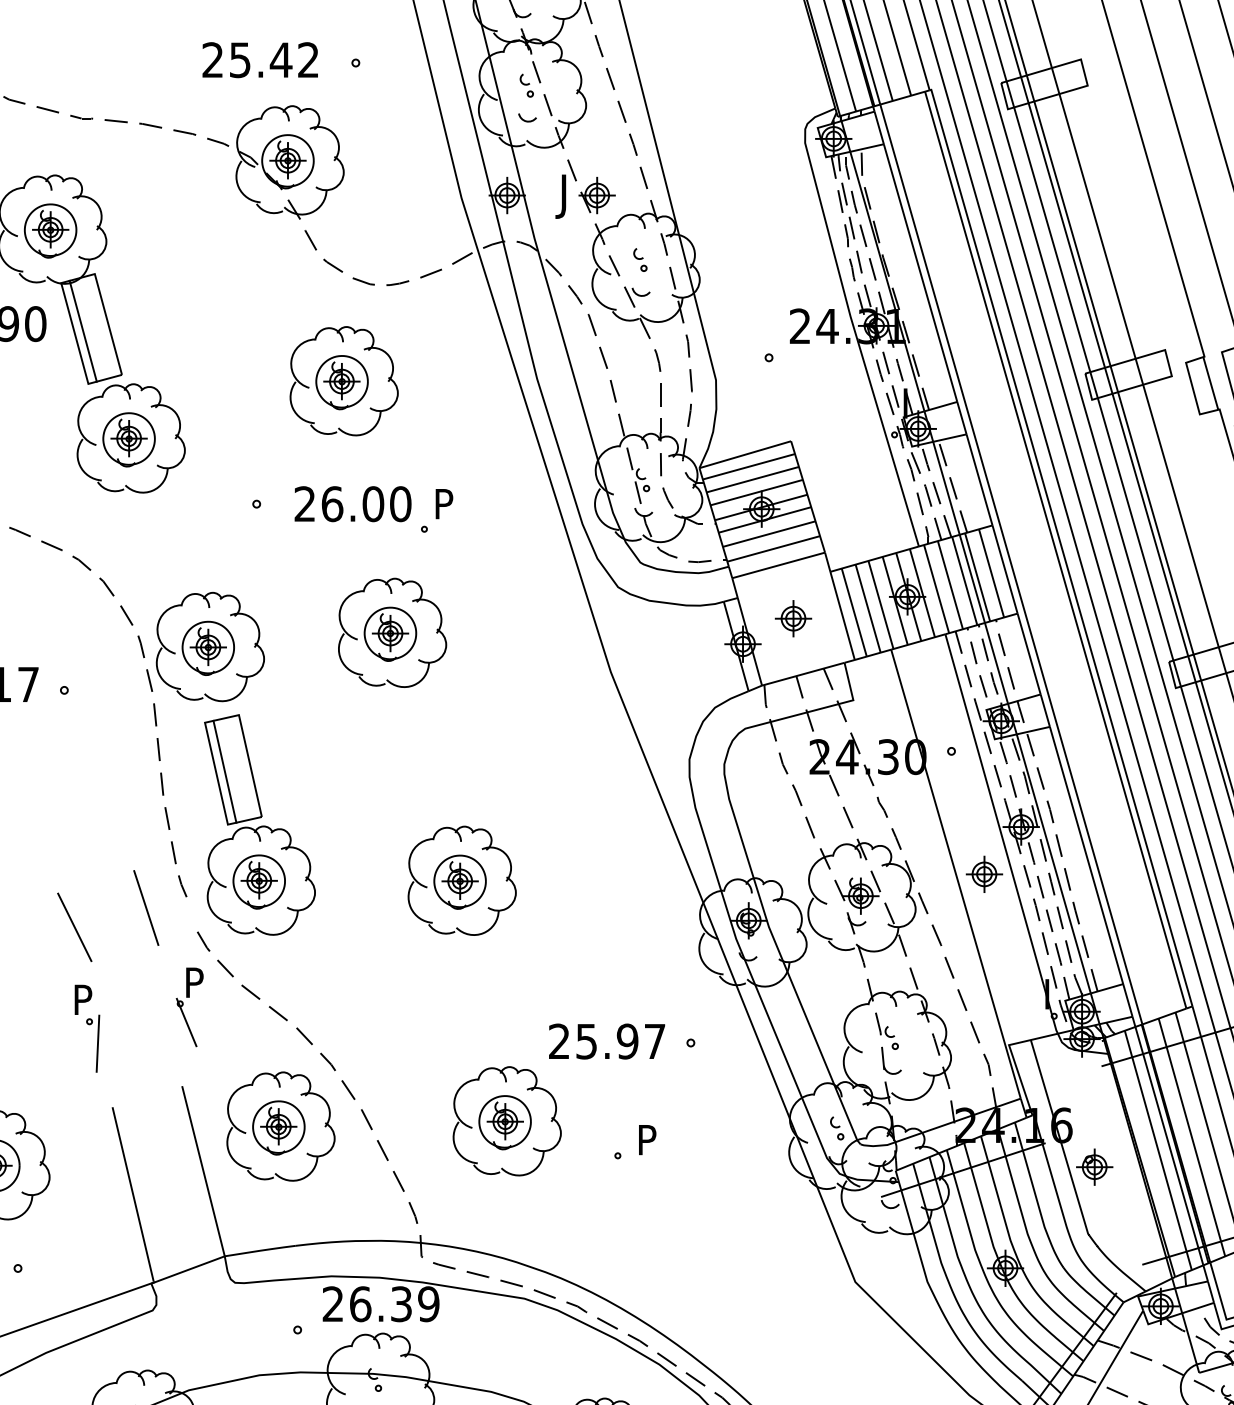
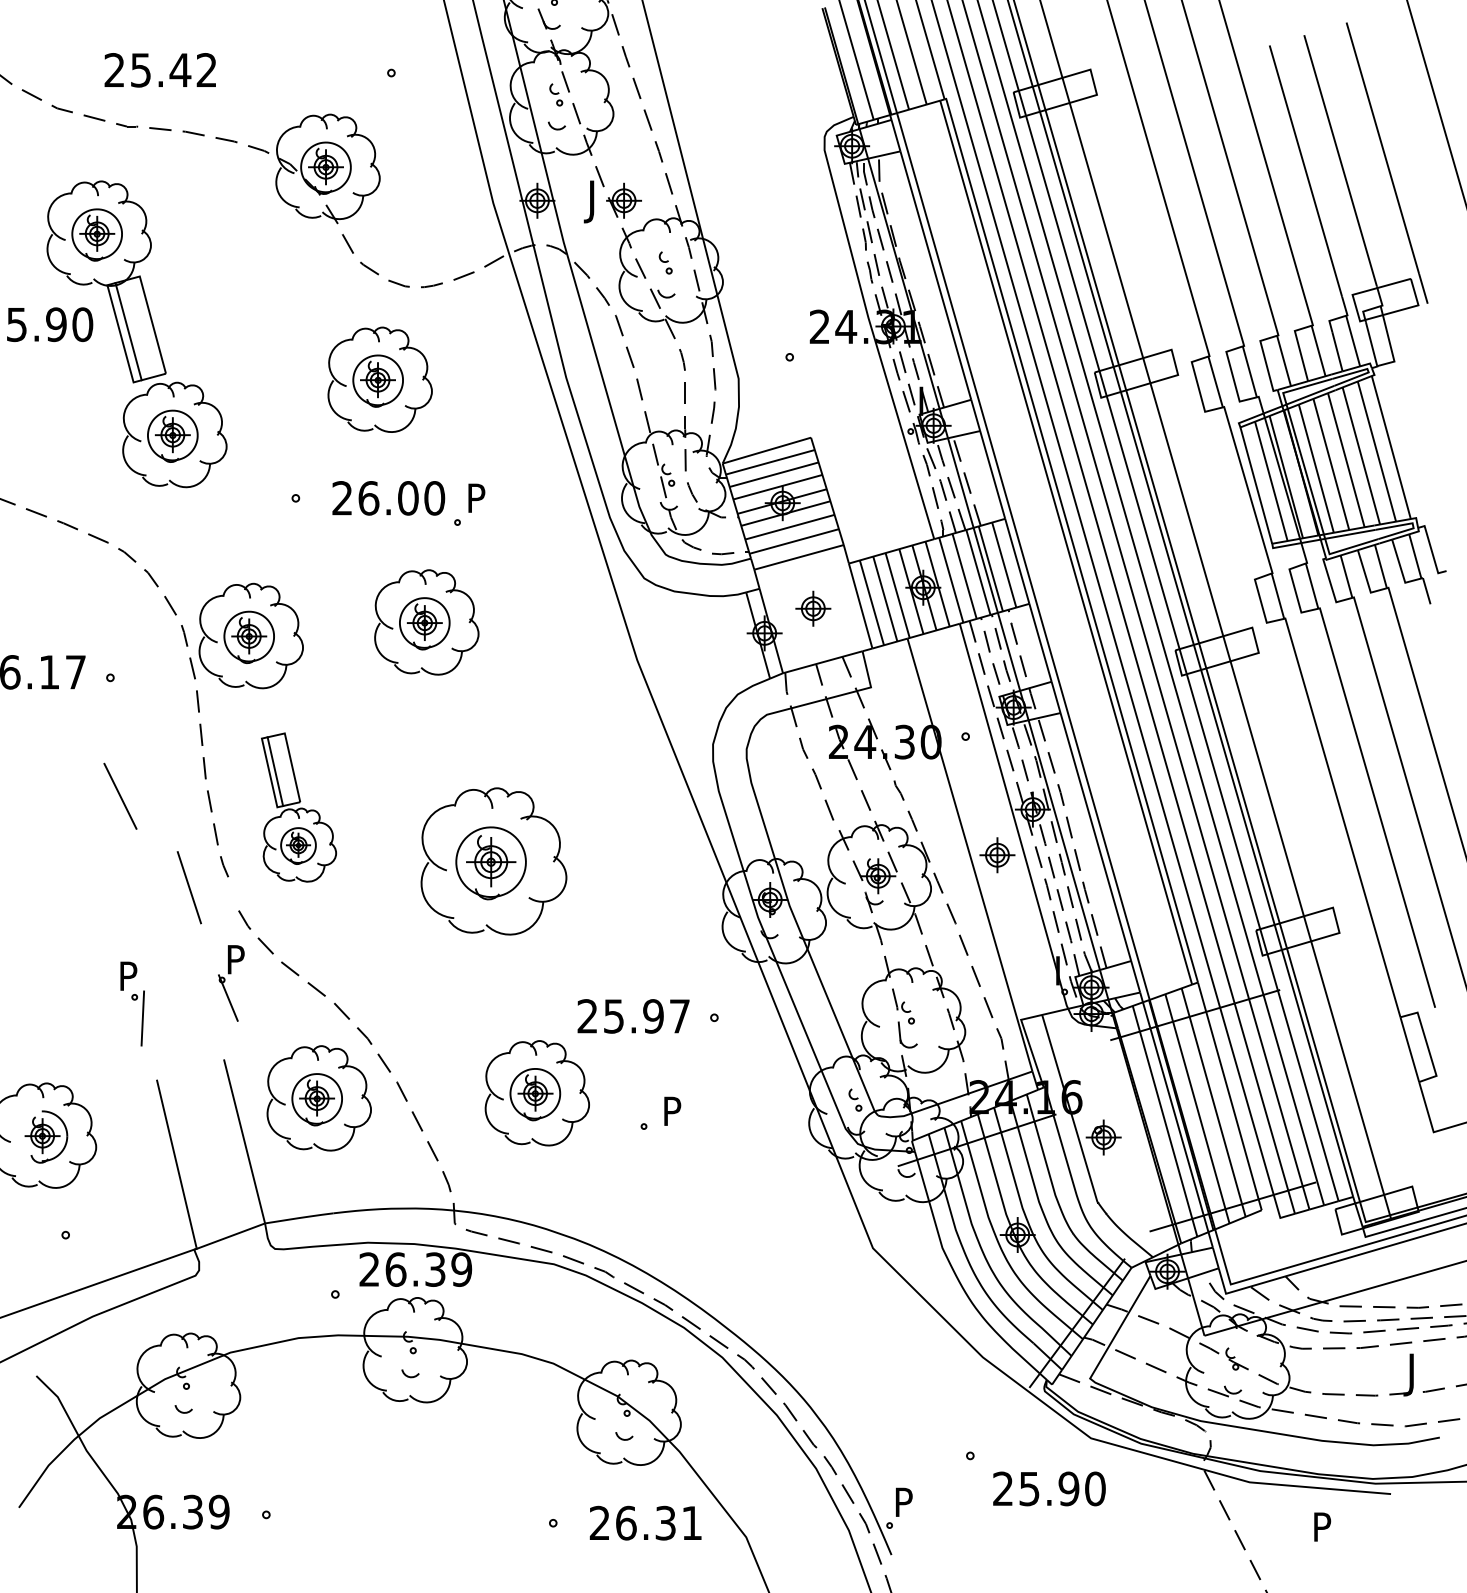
text: (259, 60) -> (159, 70), moved
part: (259, 824) -> (298, 807), size x0.7
part: (461, 880) -> (493, 861), size x1.4
line: (74, 926) -> (120, 795), moved

